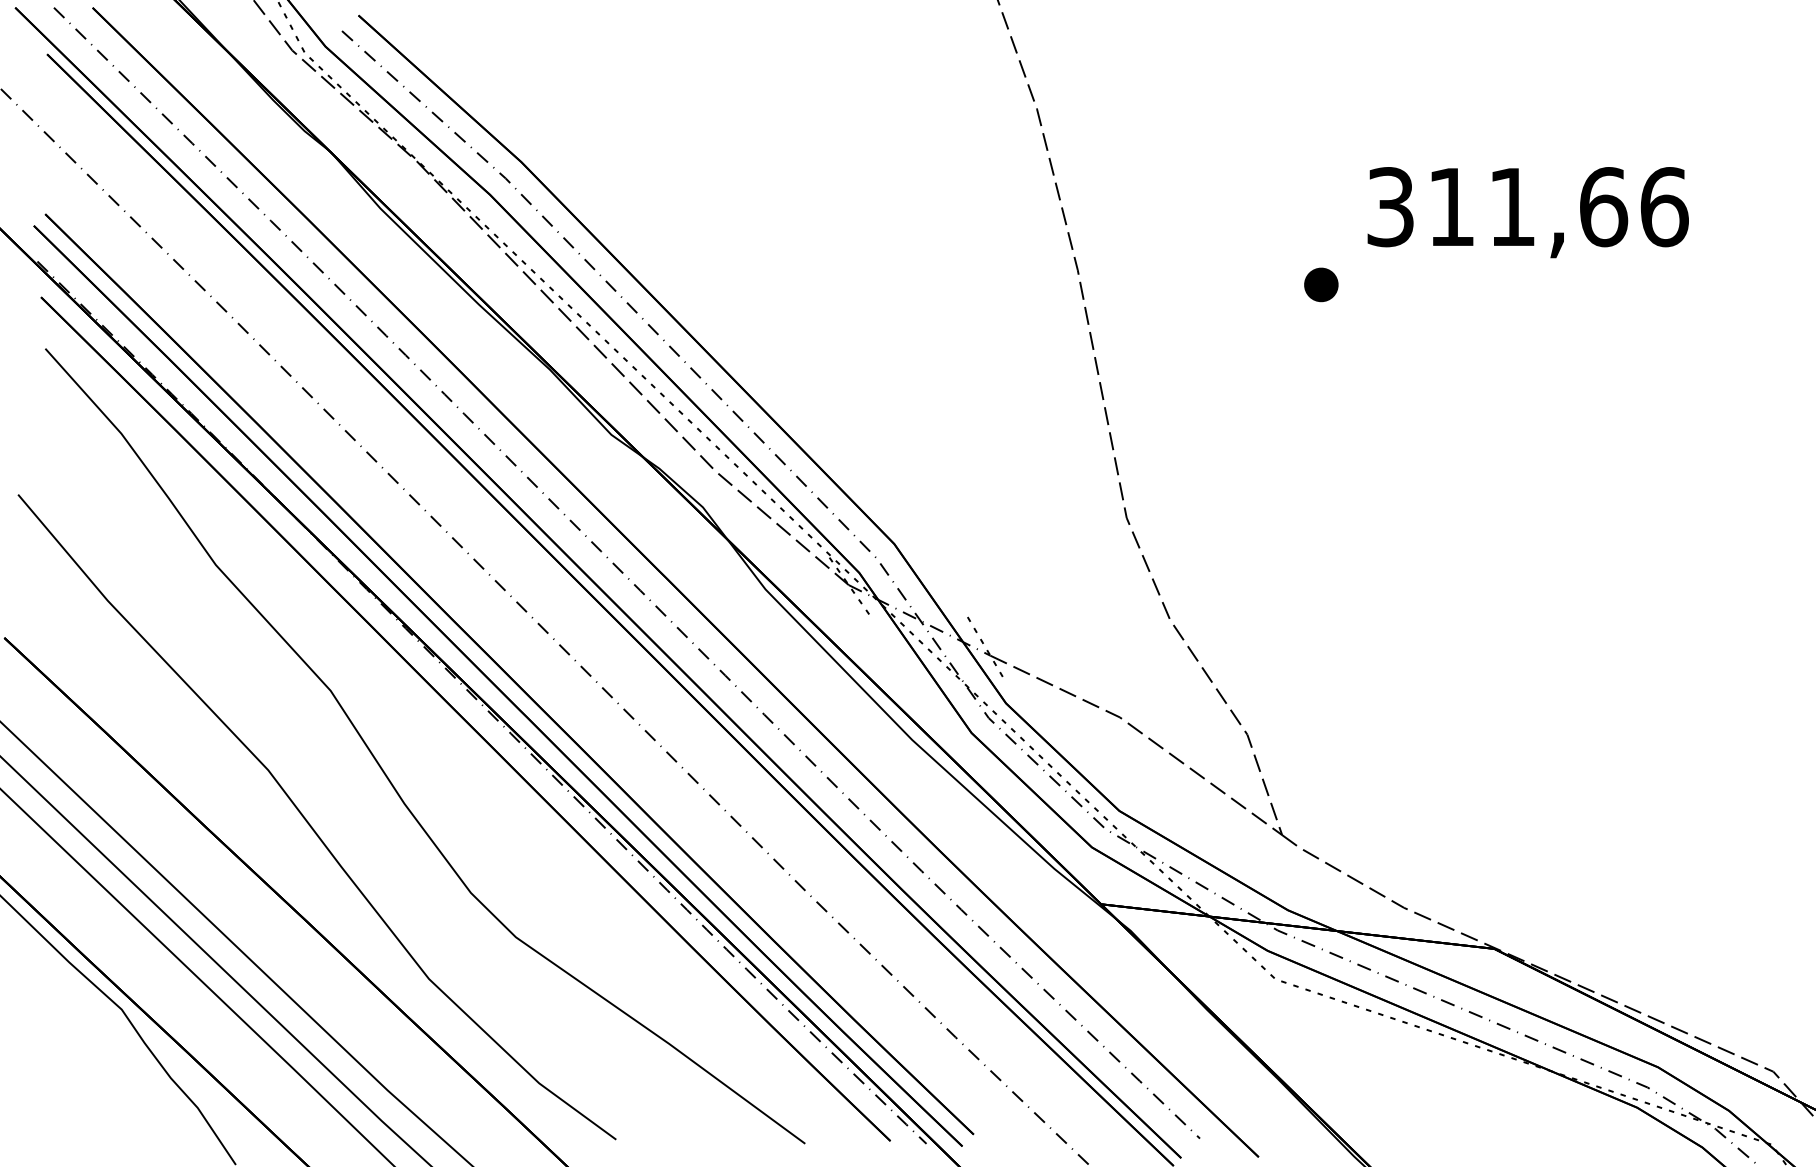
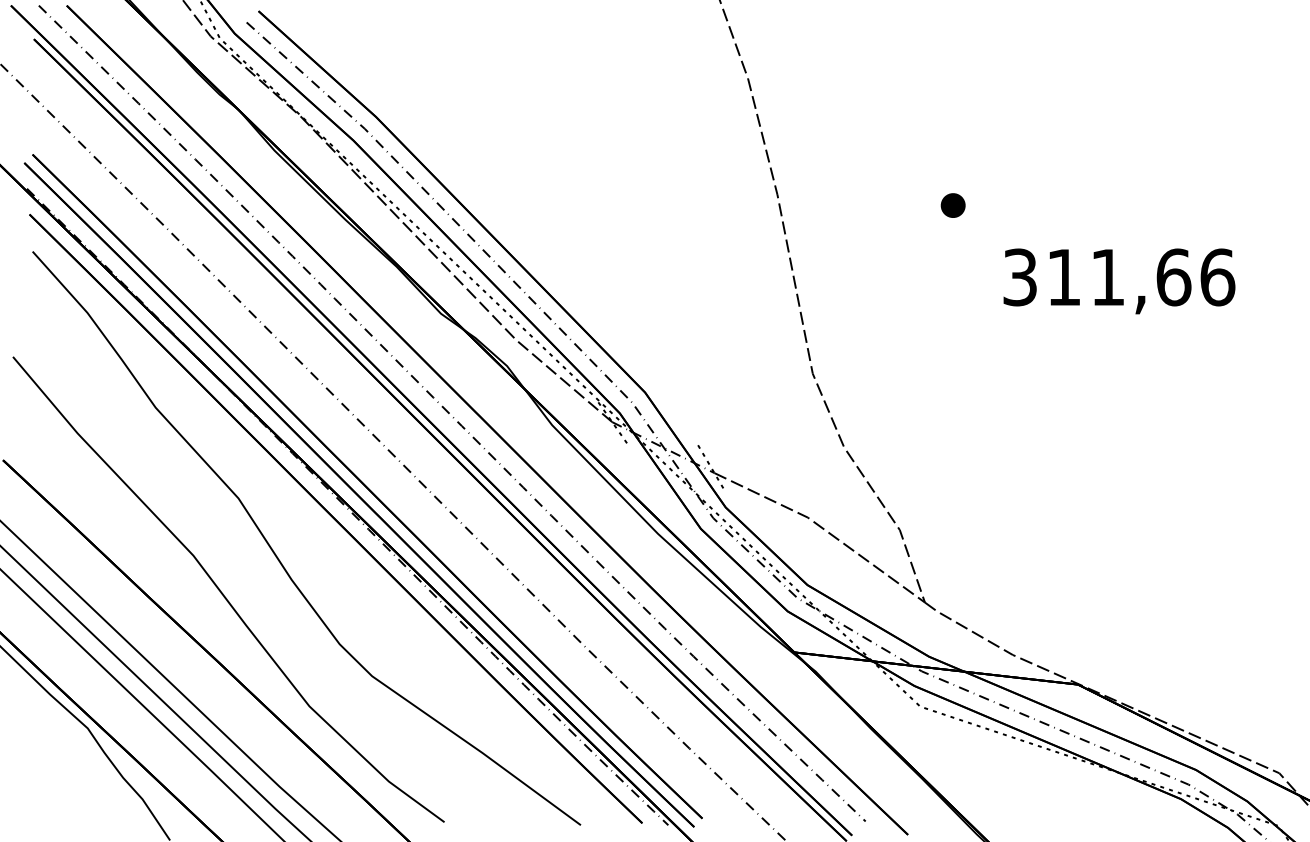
text: (1528, 212) -> (1119, 281), moved

